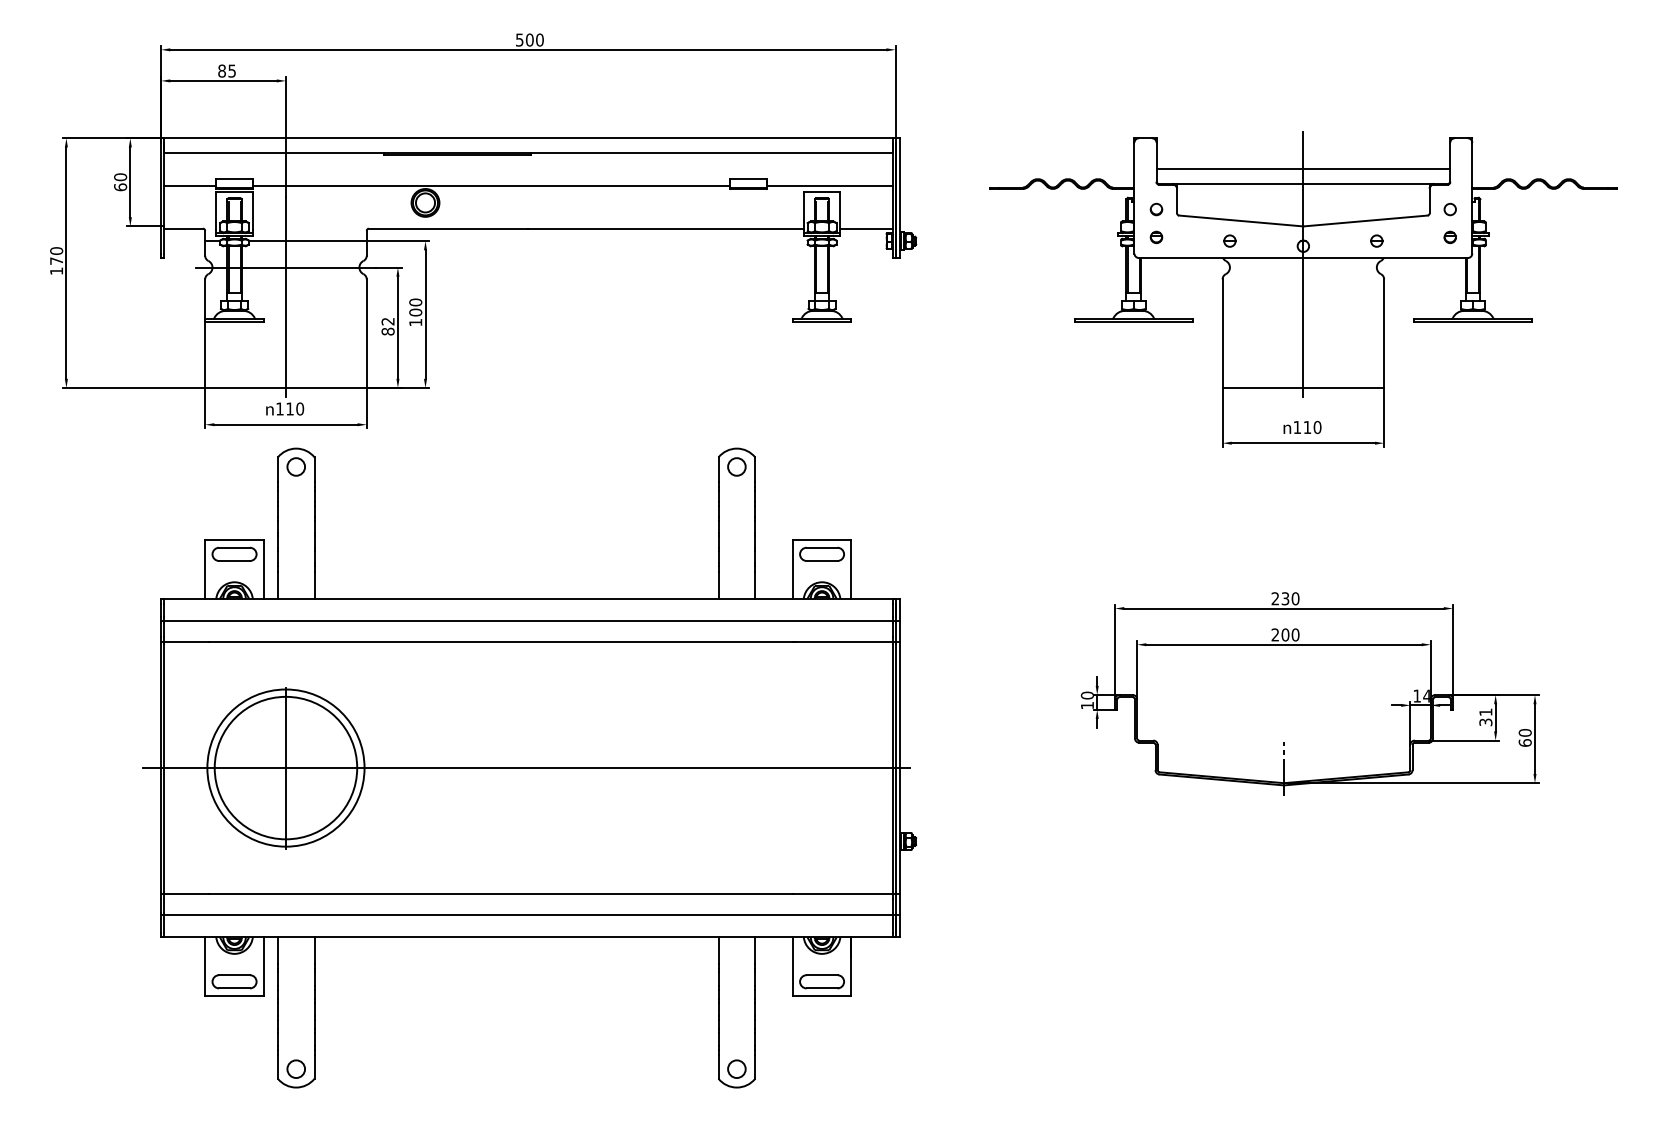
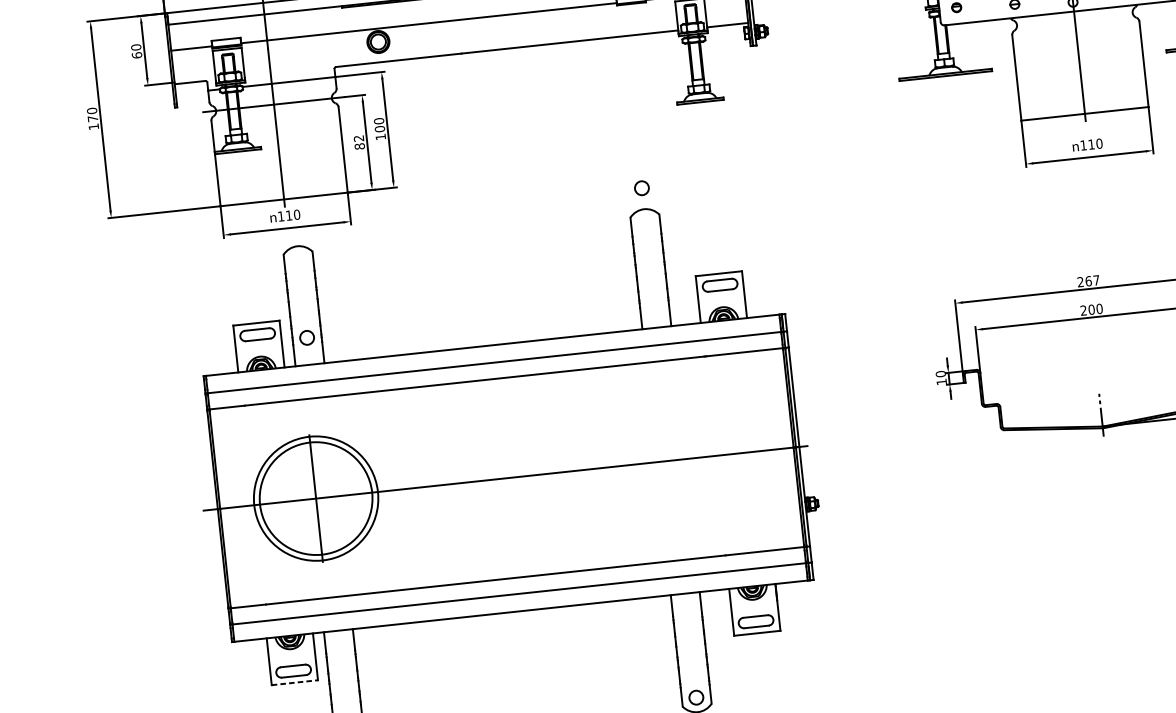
circle: (295, 466) -> (306, 337), moved
circle: (736, 466) -> (641, 187), moved
text: (1290, 598) -> (1092, 280), 230 -> 267
line: (235, 996) -> (295, 682), solid -> dashed

